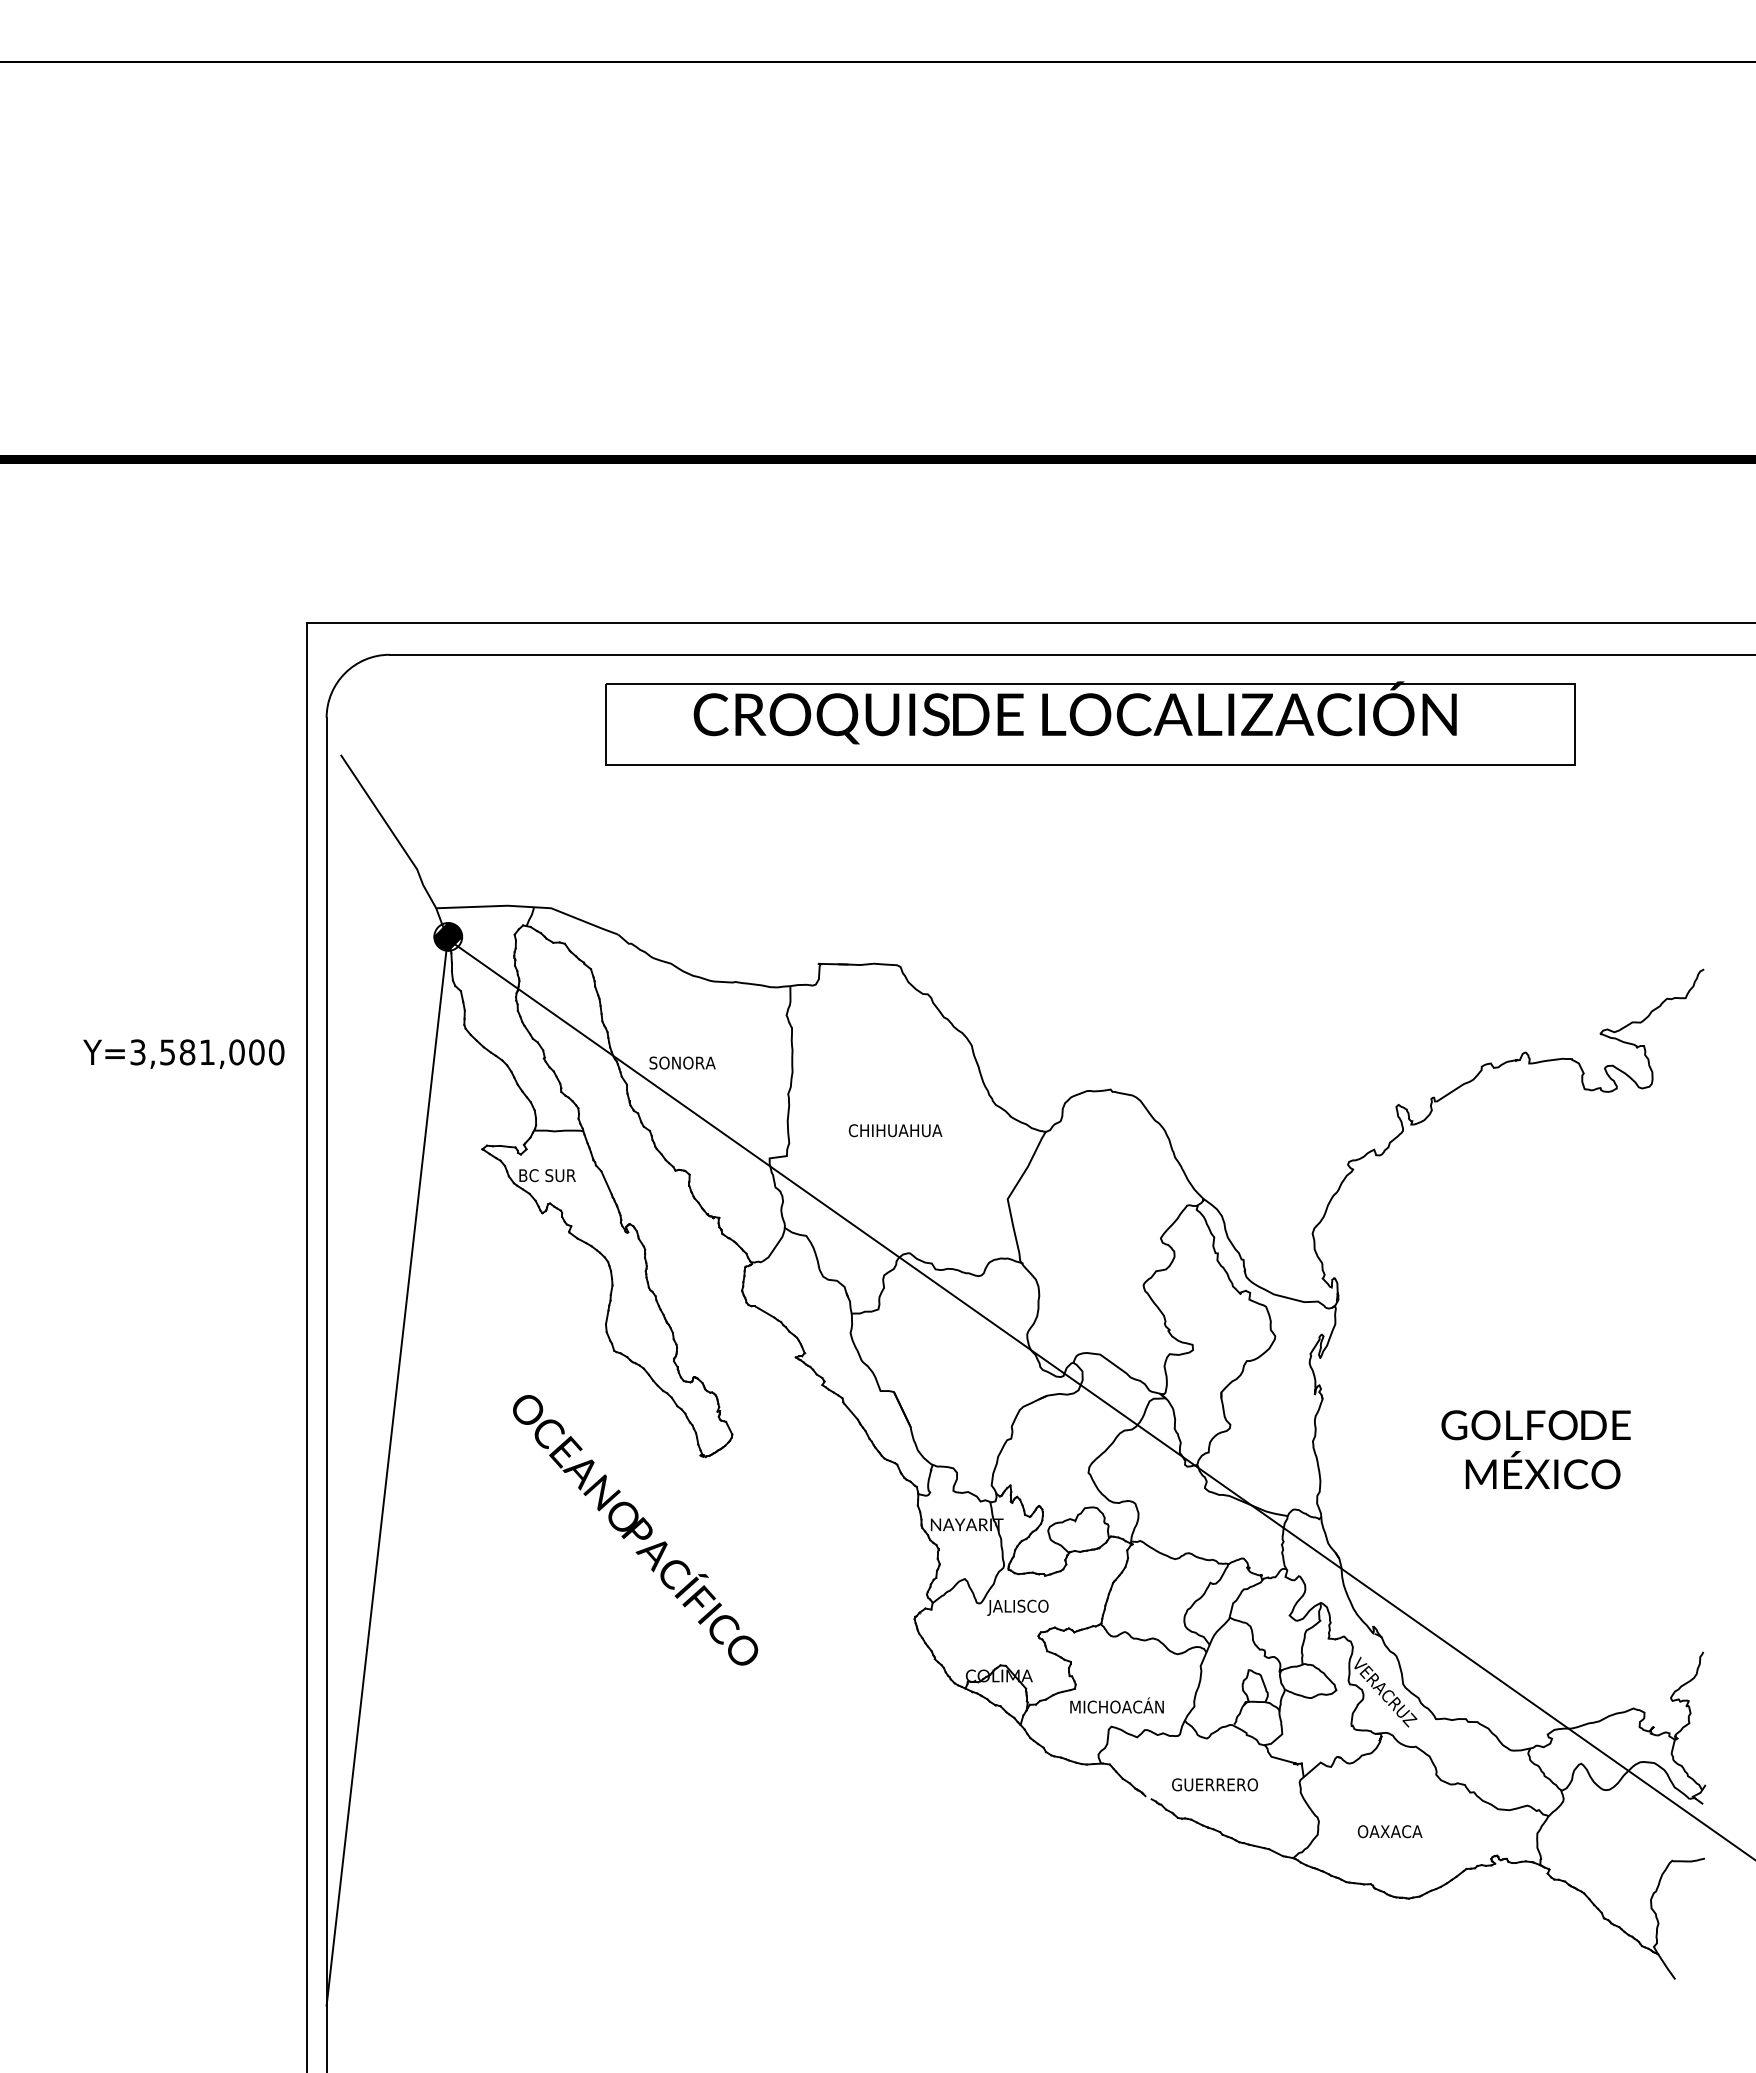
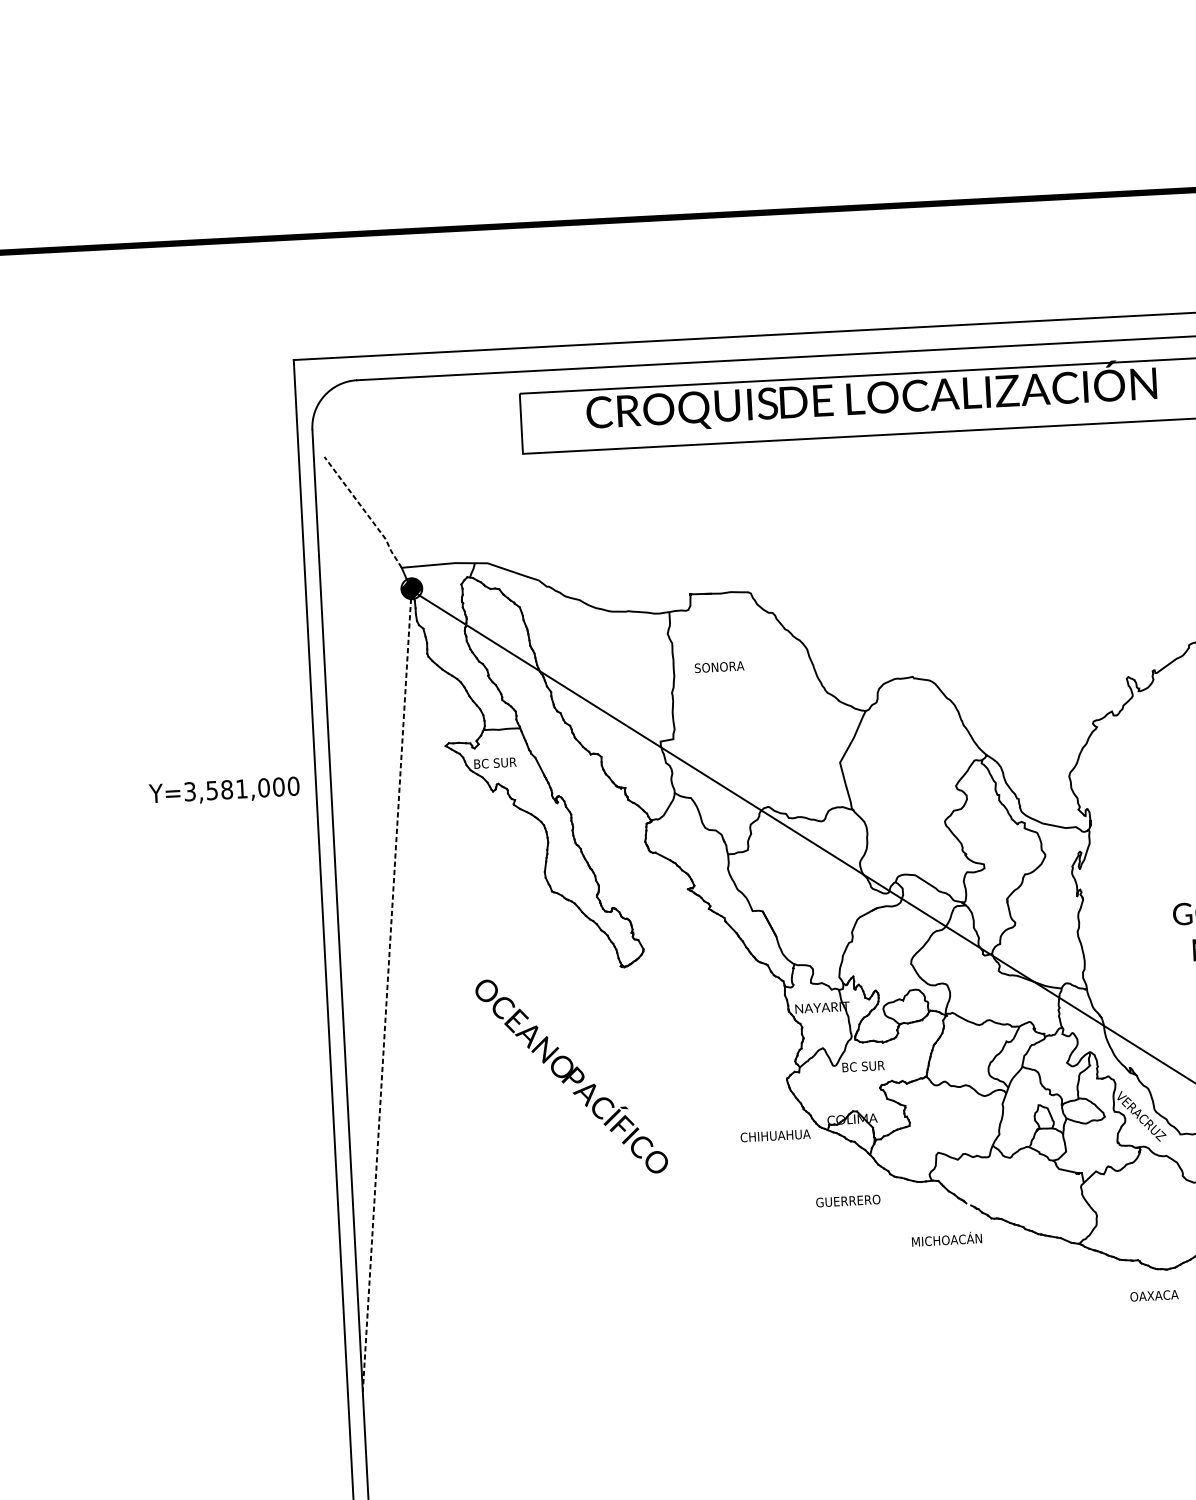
line: (391, 831) -> (365, 512), solid -> dashed
text: (183, 1053) -> (224, 790), moved
text: (682, 1062) -> (719, 666), moved
text: (895, 1130) -> (775, 1135), moved
line: (387, 1472) -> (387, 991), solid -> dashed
text: (635, 1530) -> (571, 1076), moved
text: (1017, 1607) -> (863, 1067), JALISCO -> BC SUR
text: (1116, 1705) -> (946, 1239), moved
text: (1214, 1784) -> (847, 1200), moved
text: (1389, 1831) -> (1154, 1295), moved

